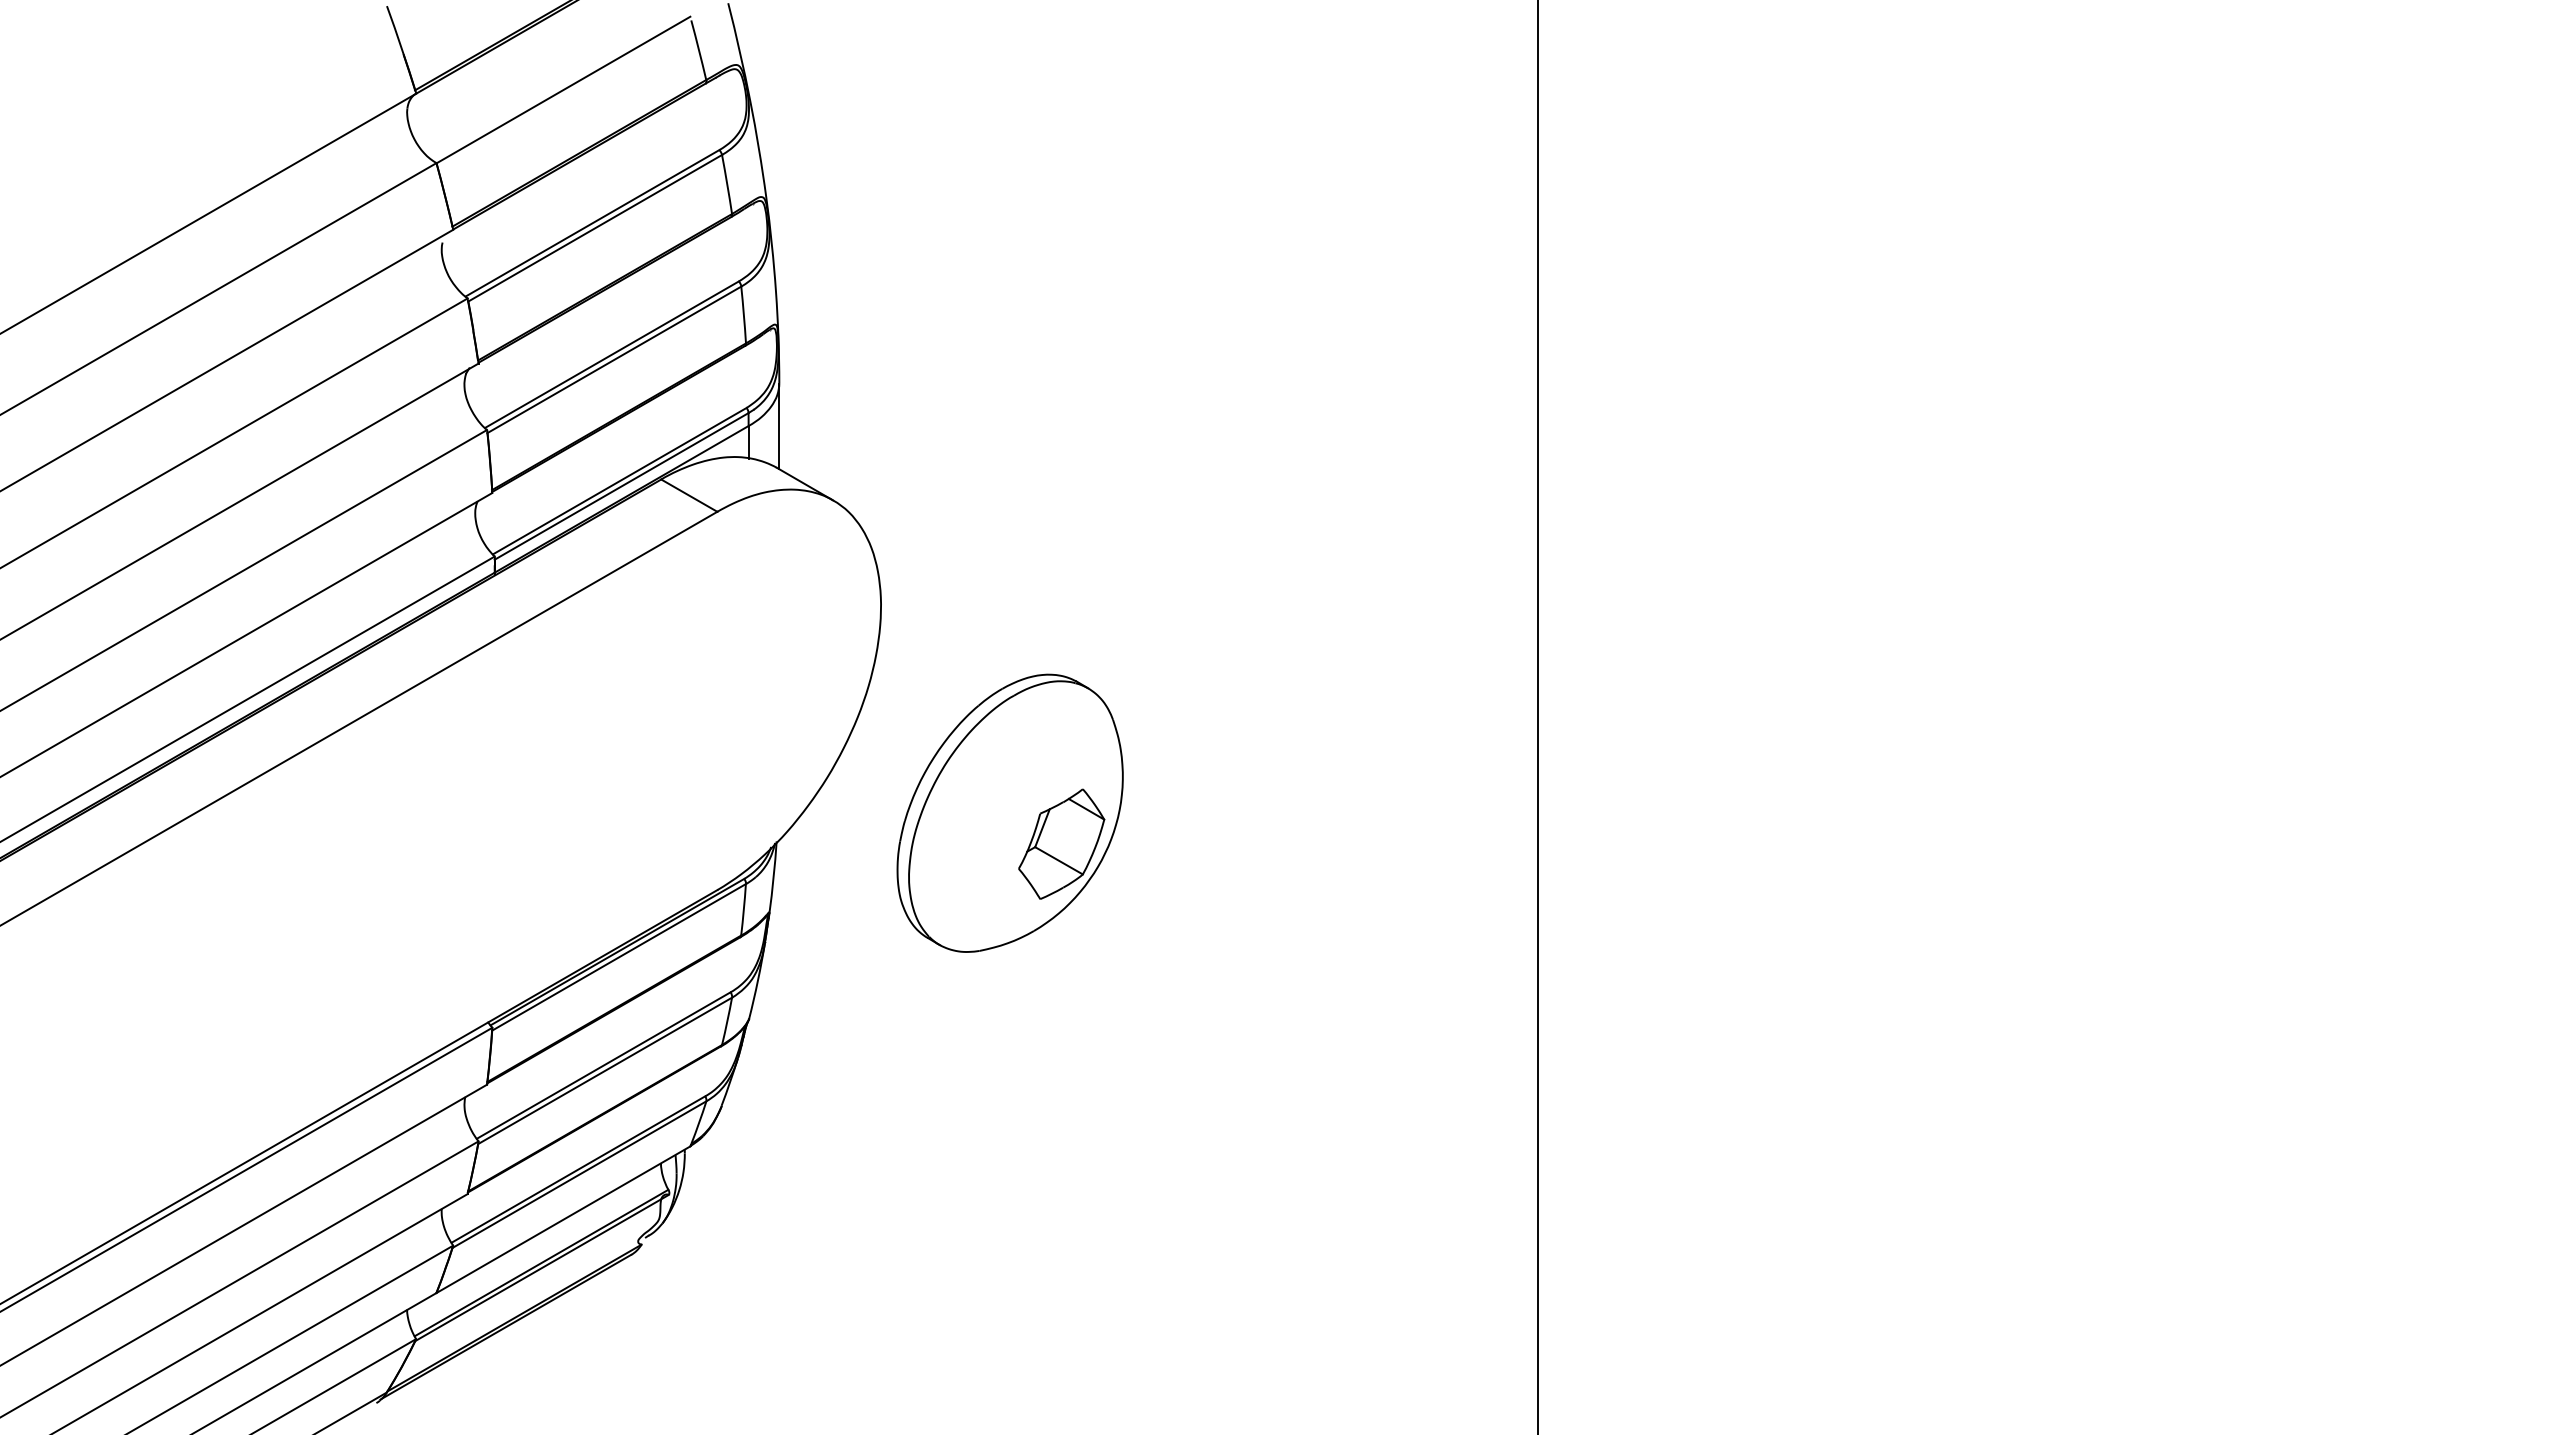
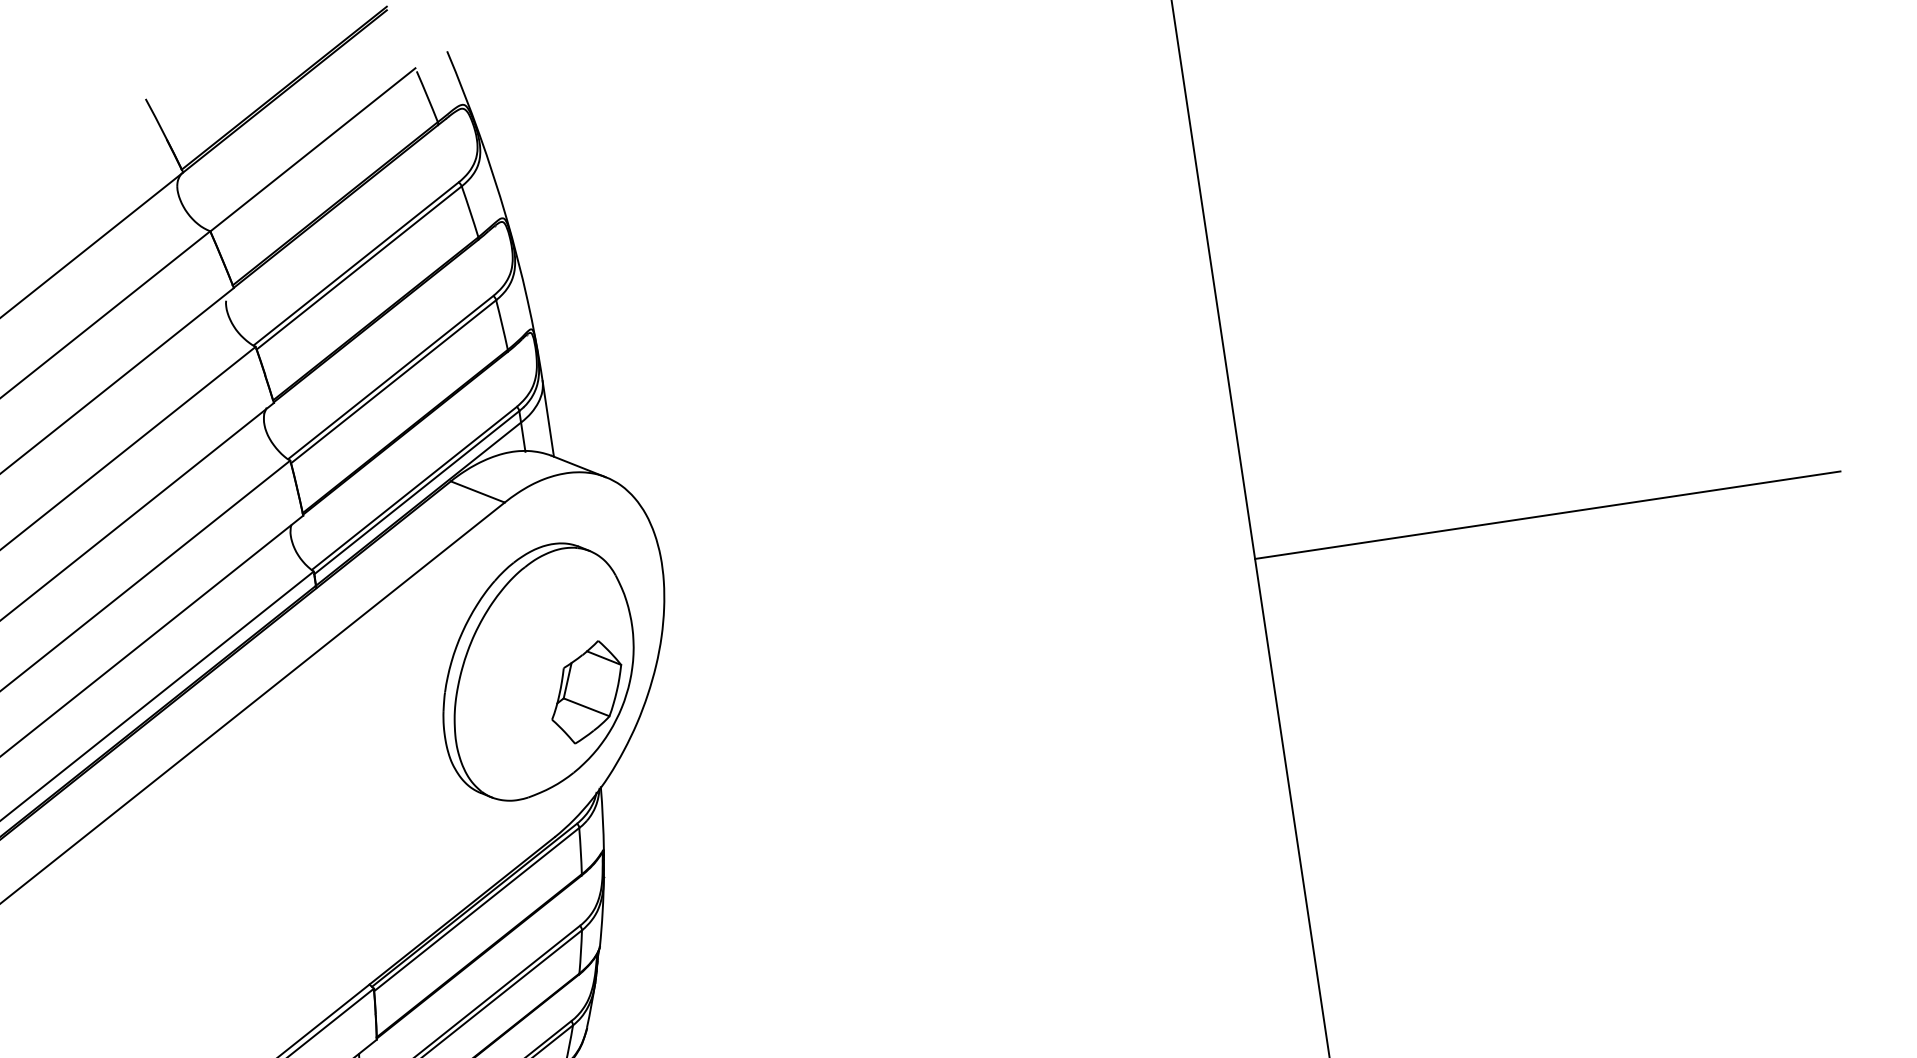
line: (1868, 698) -> (1547, 515), added
part: (1009, 812) -> (536, 671), moved

